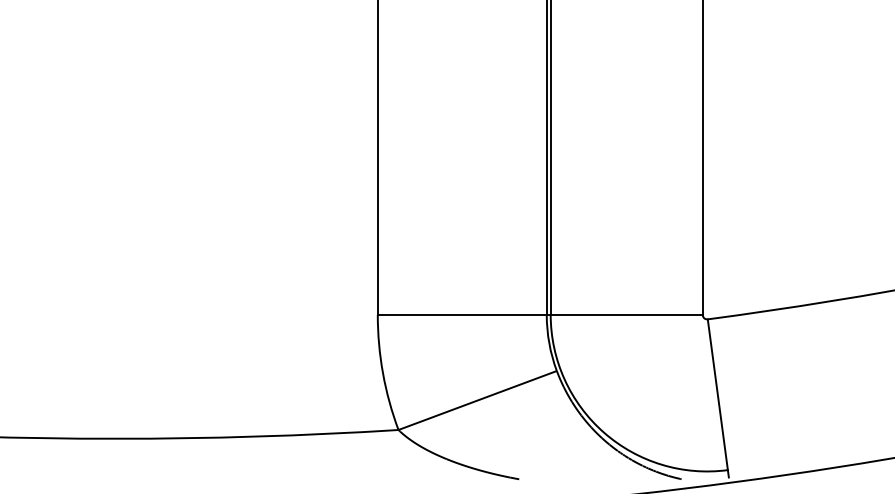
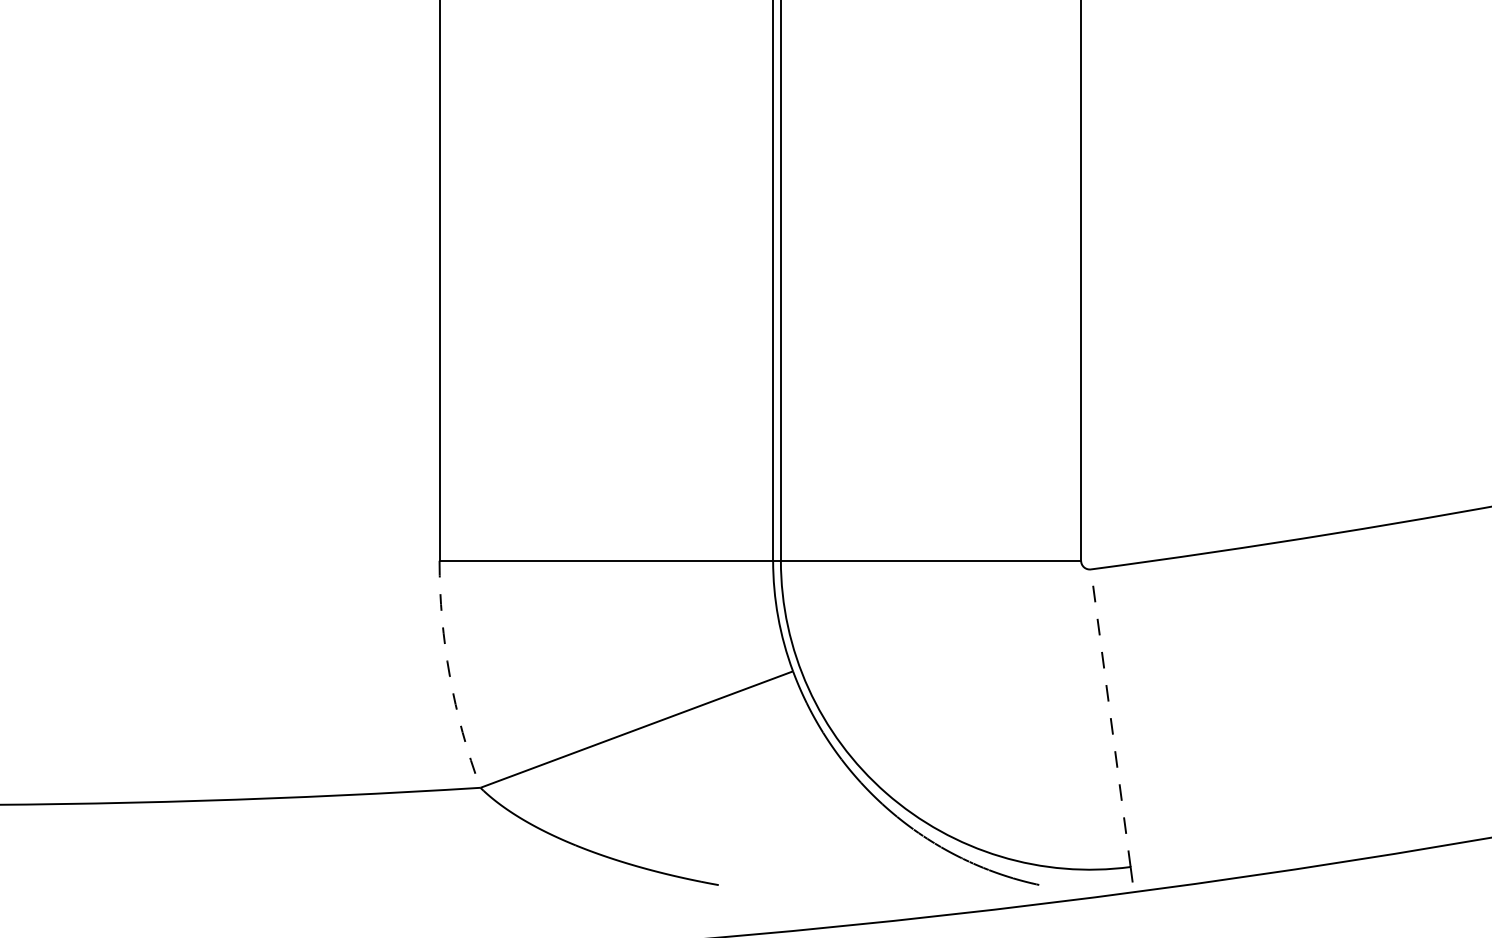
arc: (383, 373) -> (450, 676), solid -> dashed
line: (717, 394) -> (1110, 717), solid -> dashed

